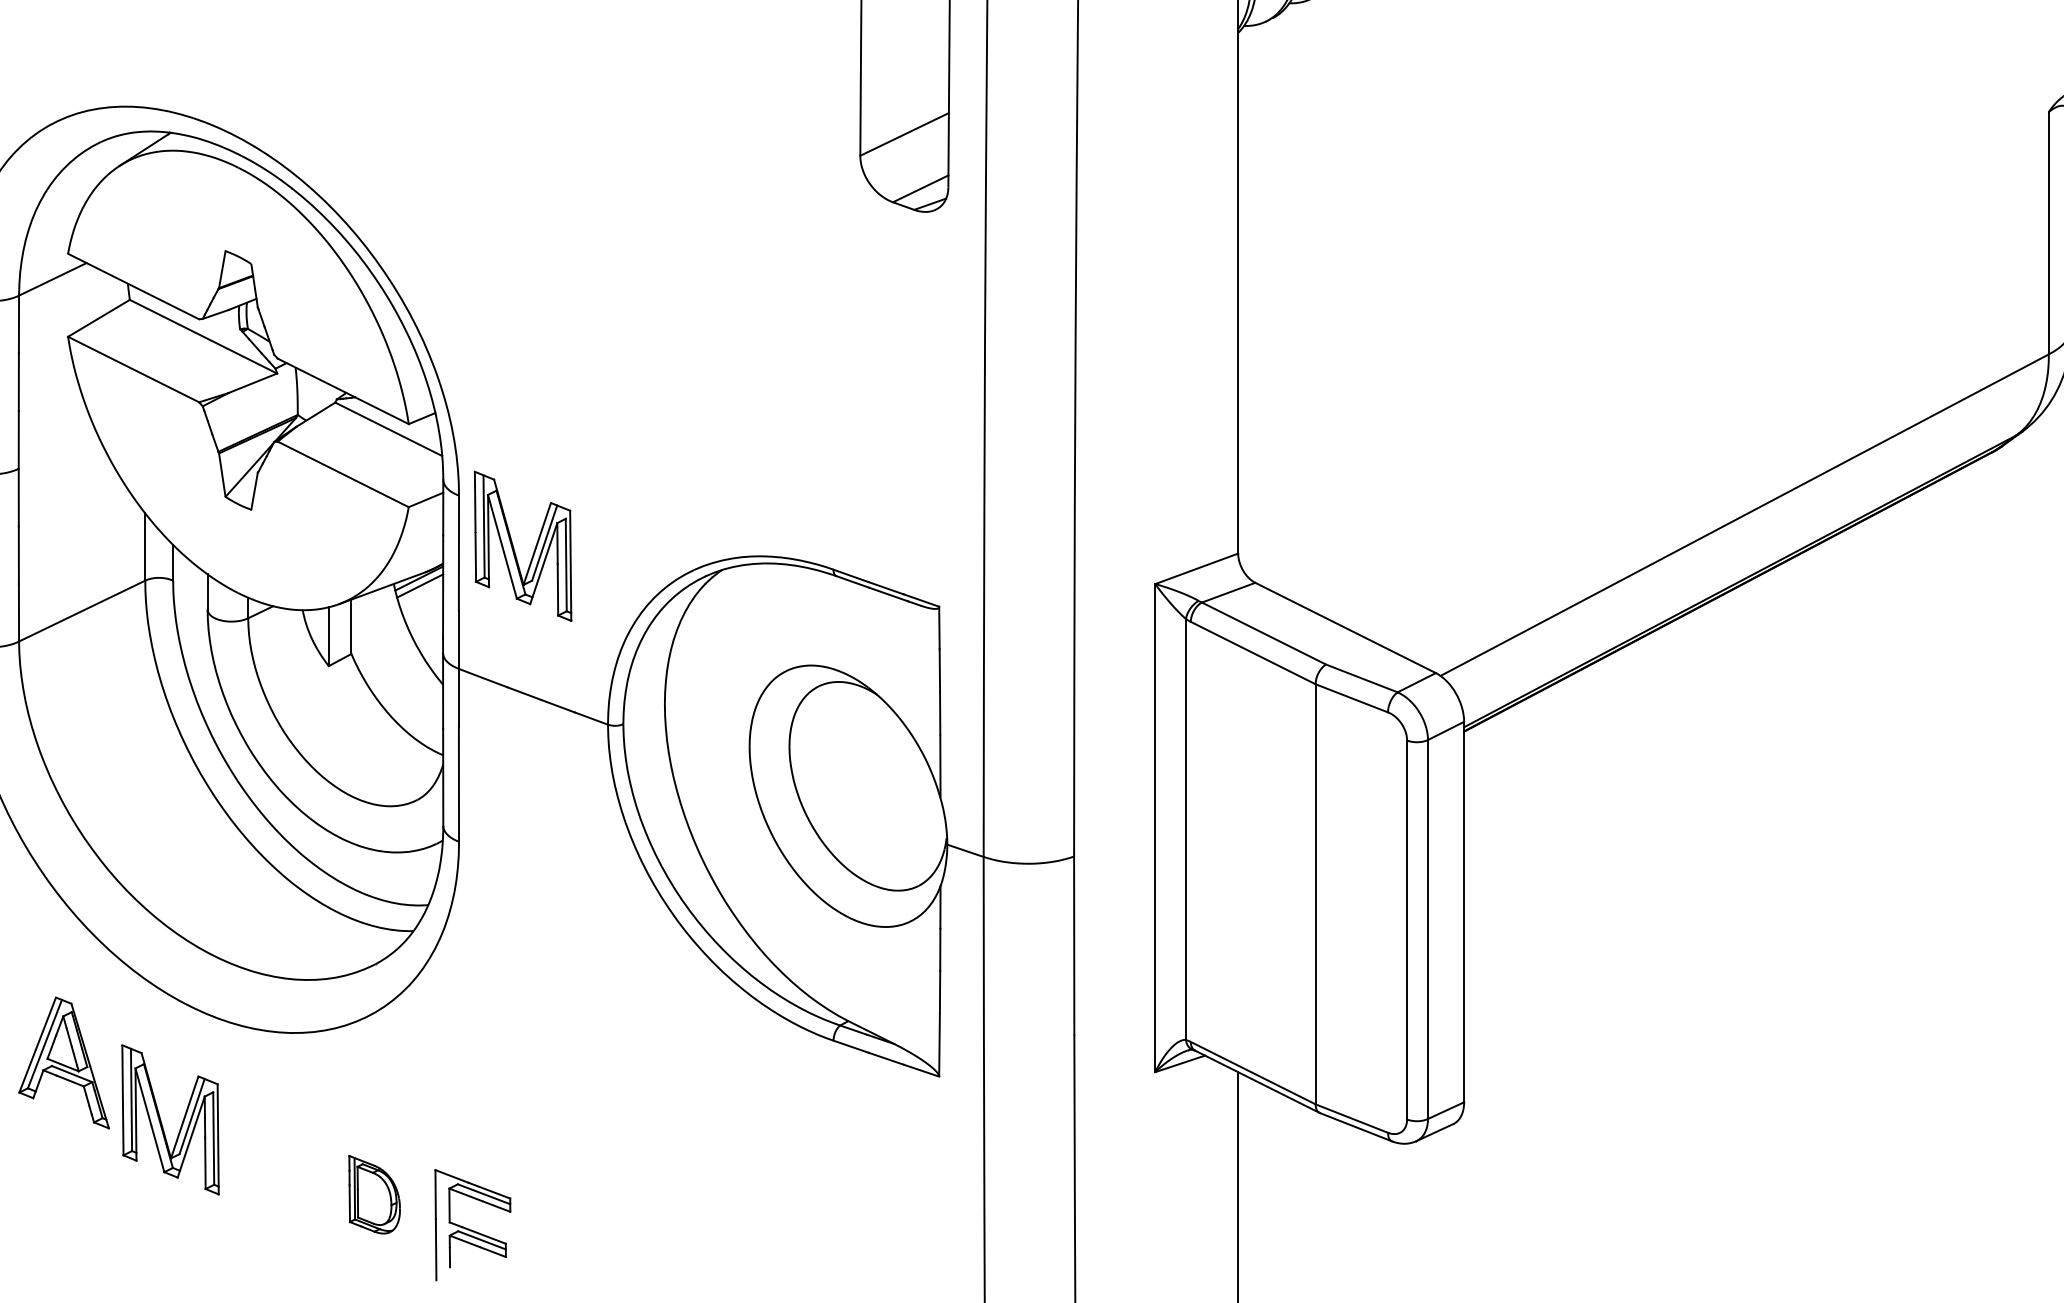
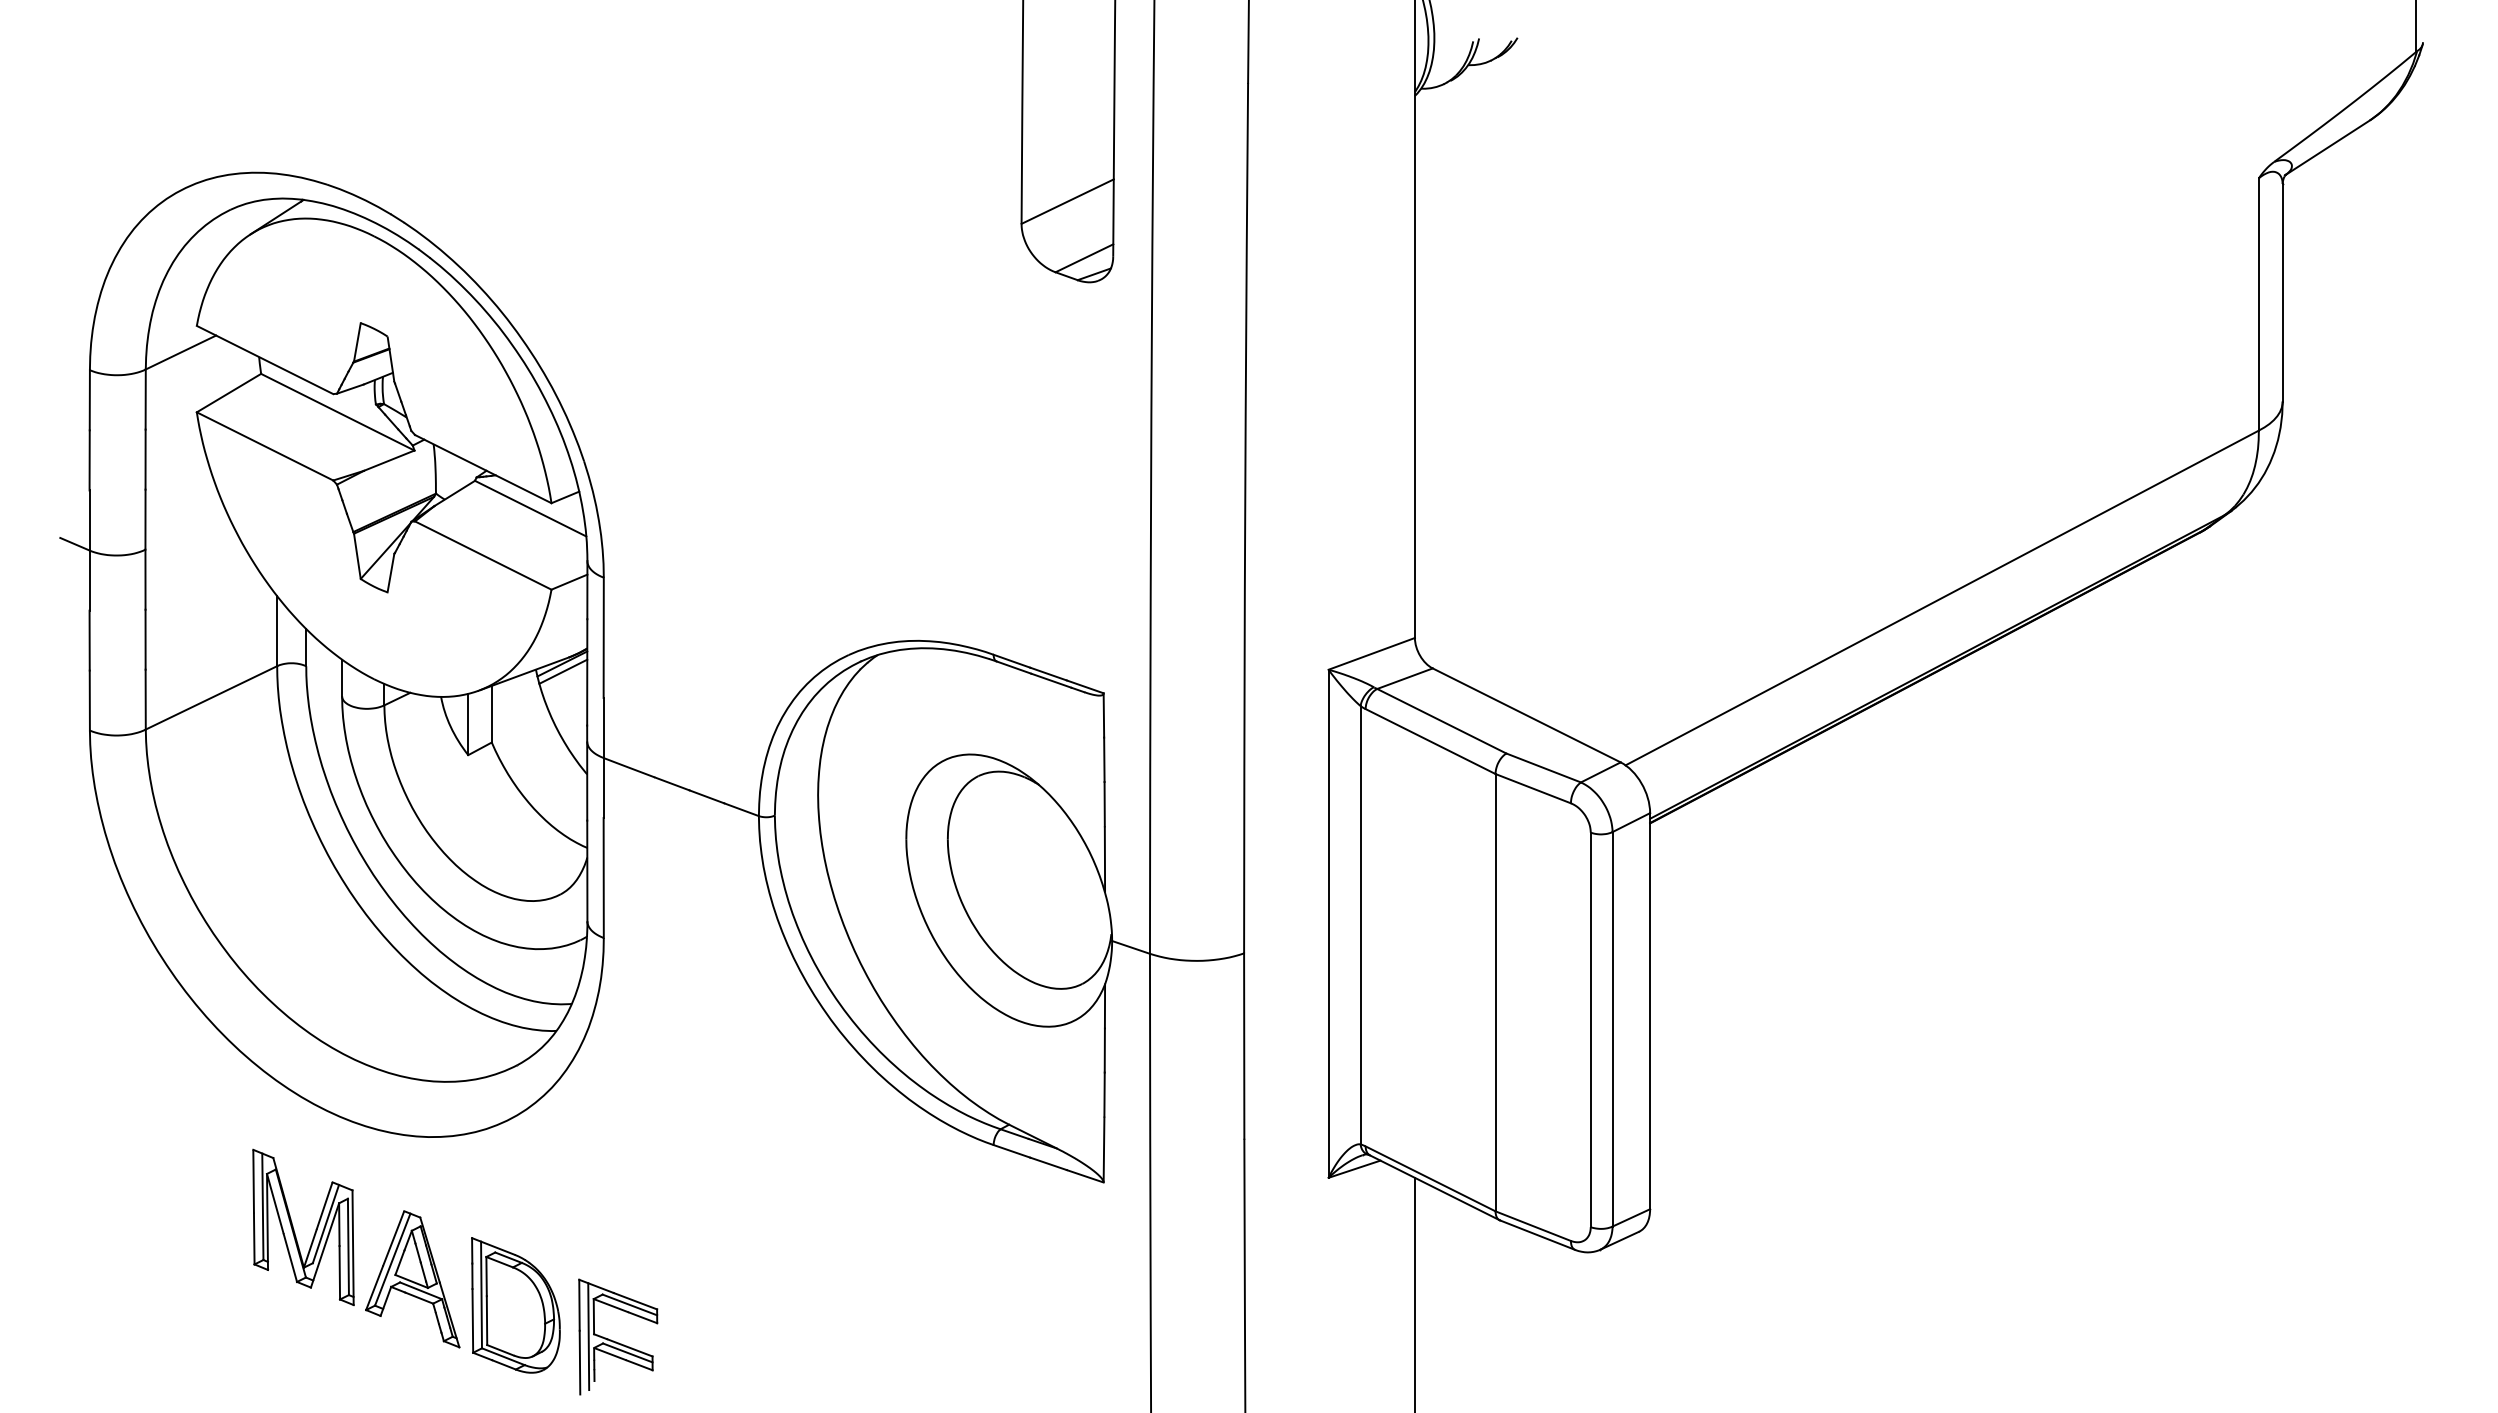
part: (514, 548) -> (661, 632), removed
part: (63, 1063) -> (412, 1279), moved
part: (374, 1194) -> (515, 1305), size x1.67
line: (444, 1224) -> (588, 1336), added

